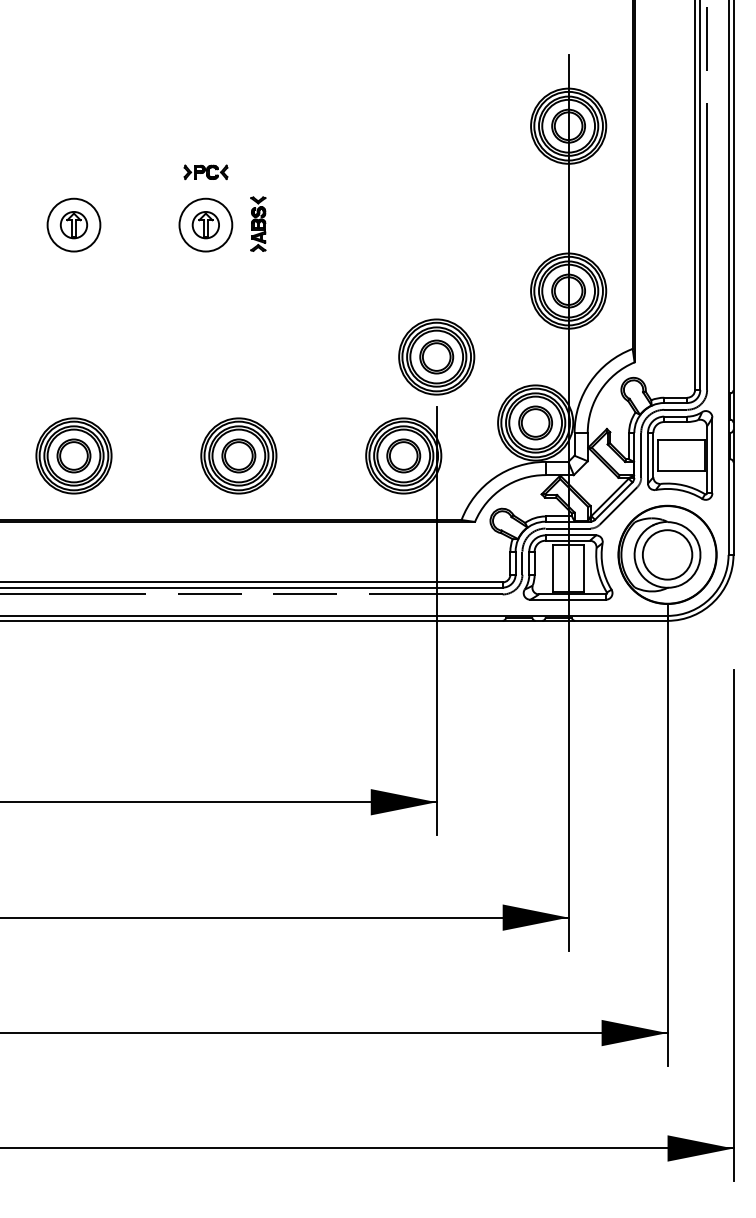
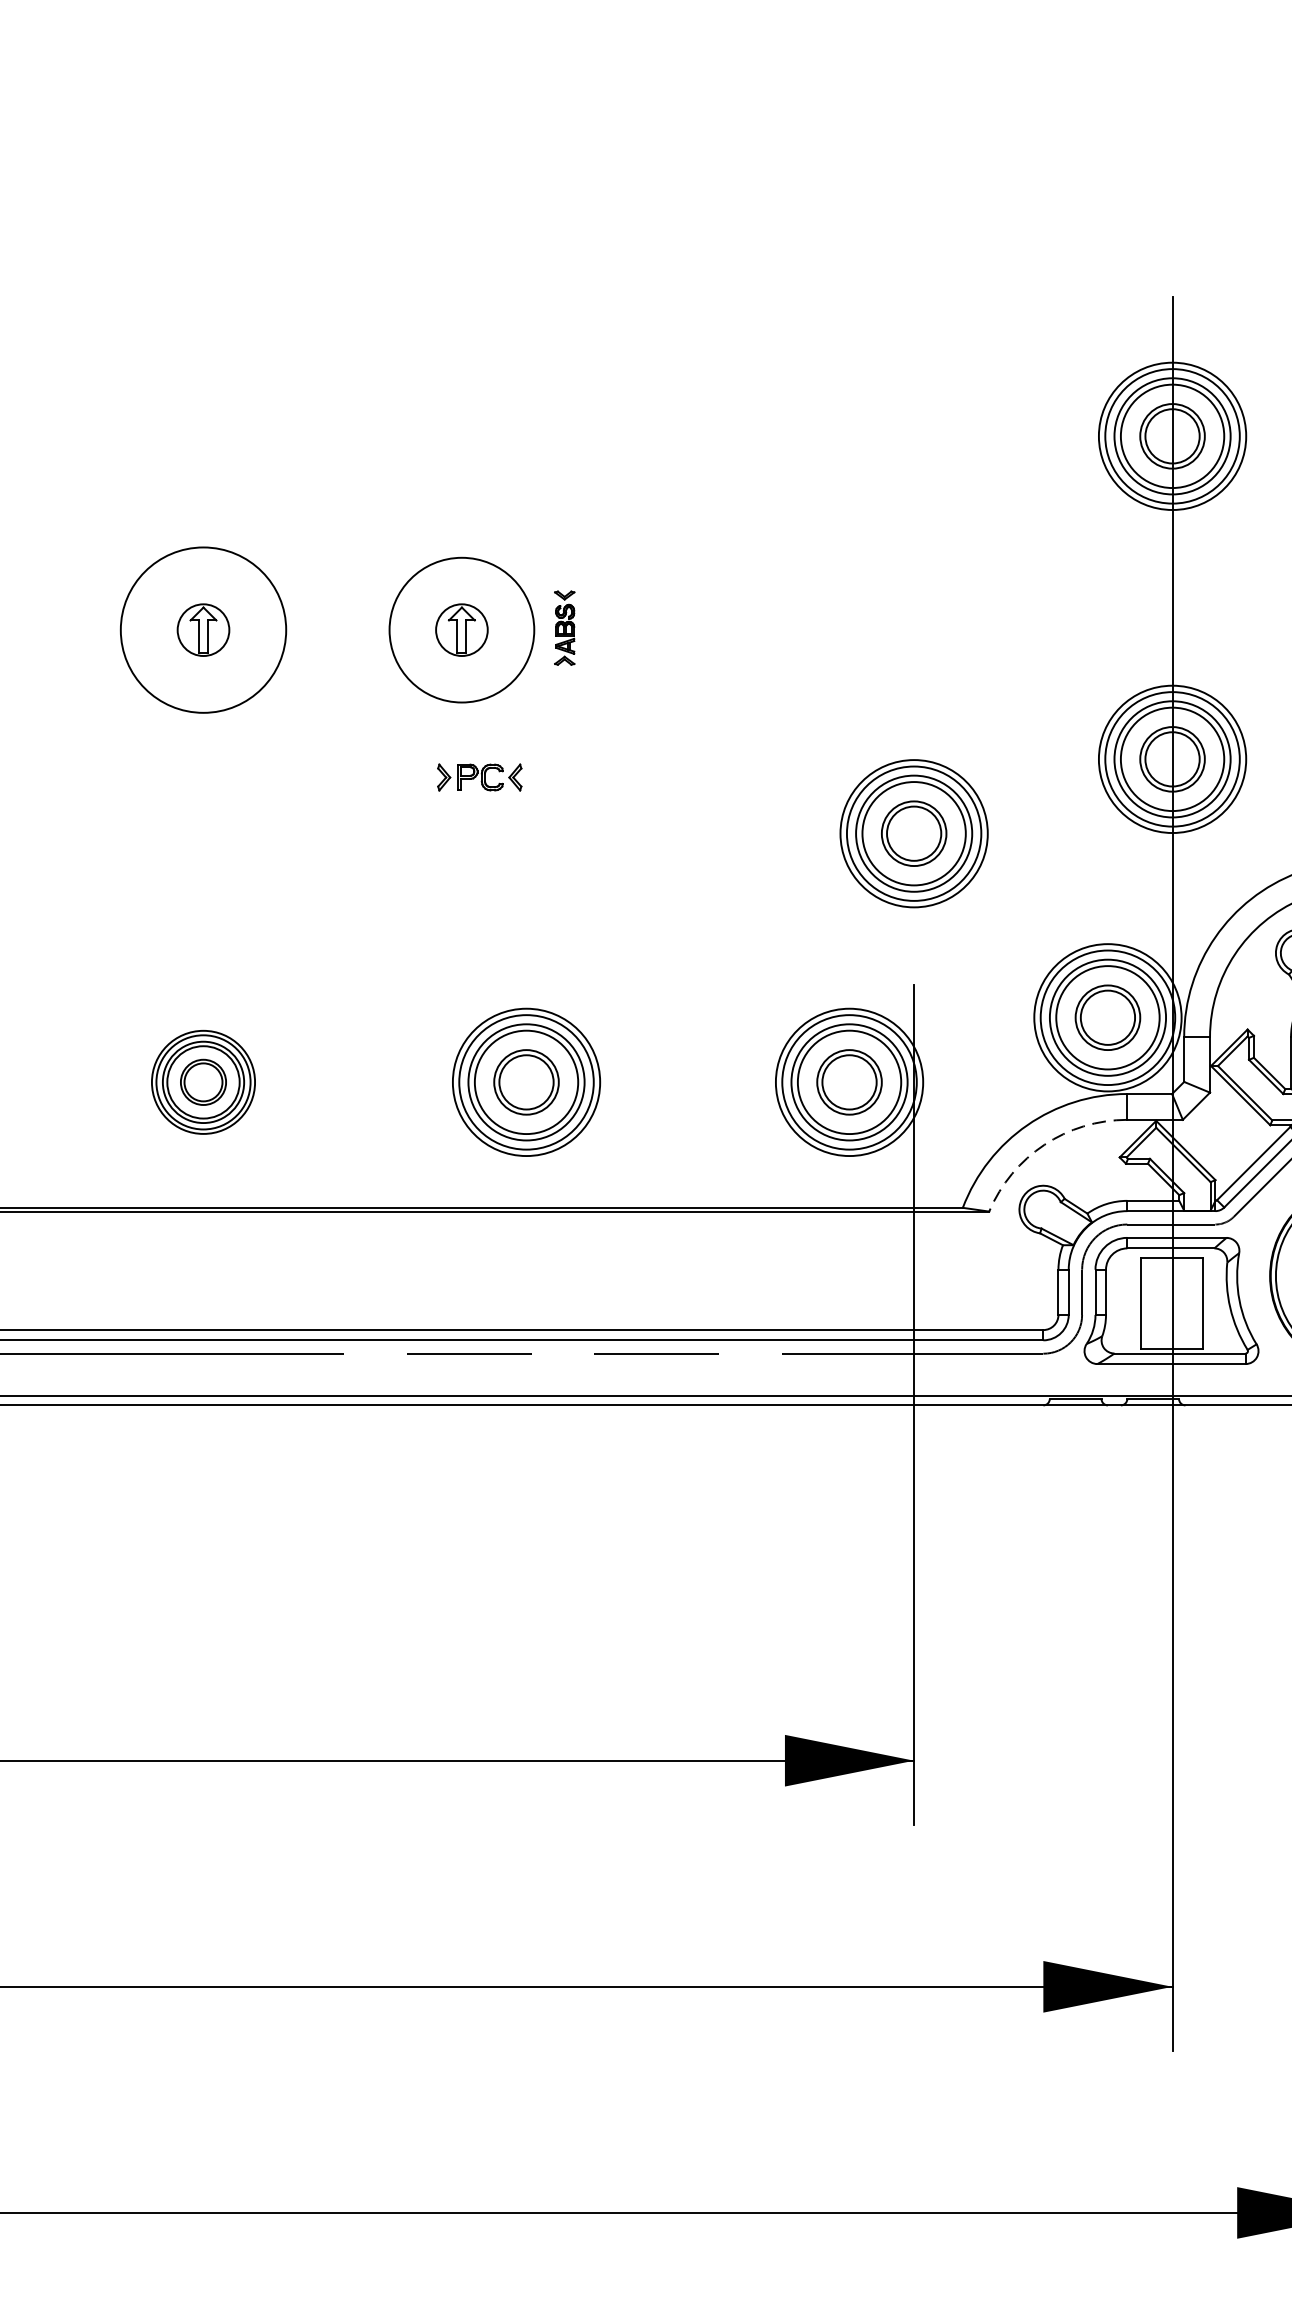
part: (205, 172) -> (478, 777), moved
part: (258, 223) -> (564, 626), size x0.7
circle: (73, 224) -> (202, 628), size x1.6
circle: (205, 224) -> (461, 628), size x1.4
part: (436, 356) -> (913, 832), moved
part: (73, 455) -> (202, 1081), size x0.7
arc: (503, 487) -> (1044, 1144), solid -> dashed

